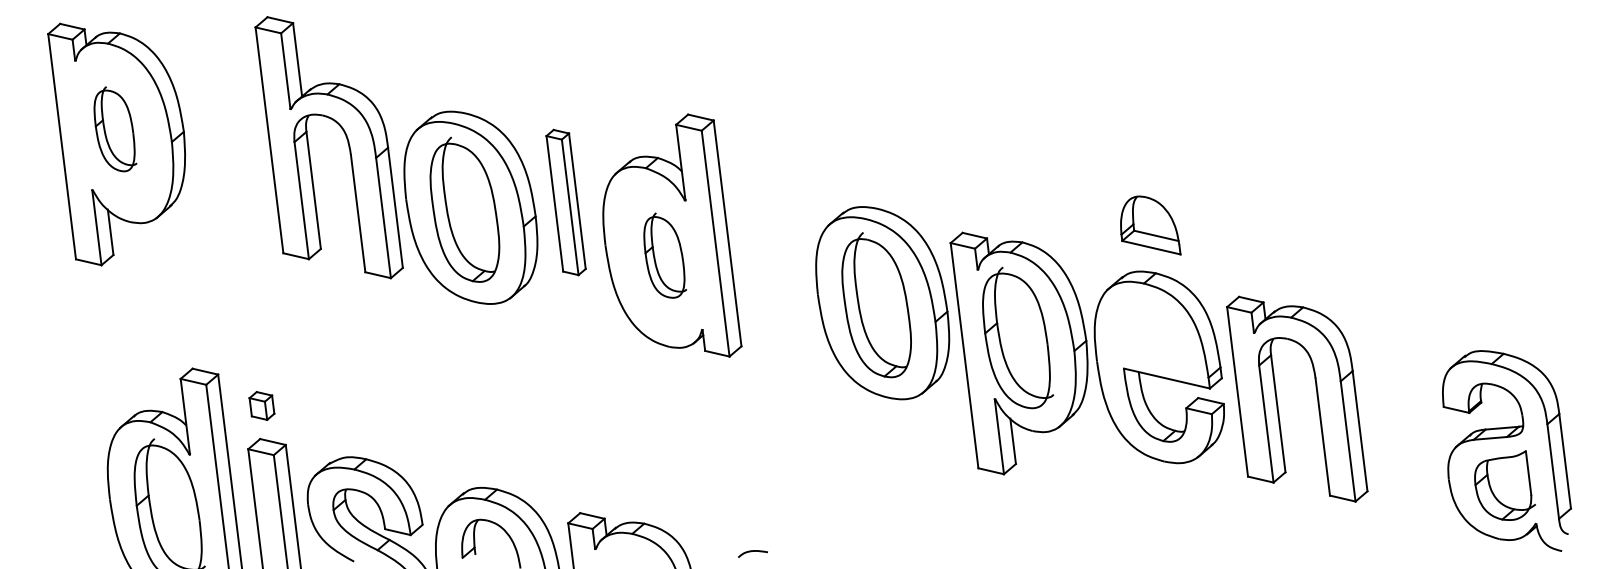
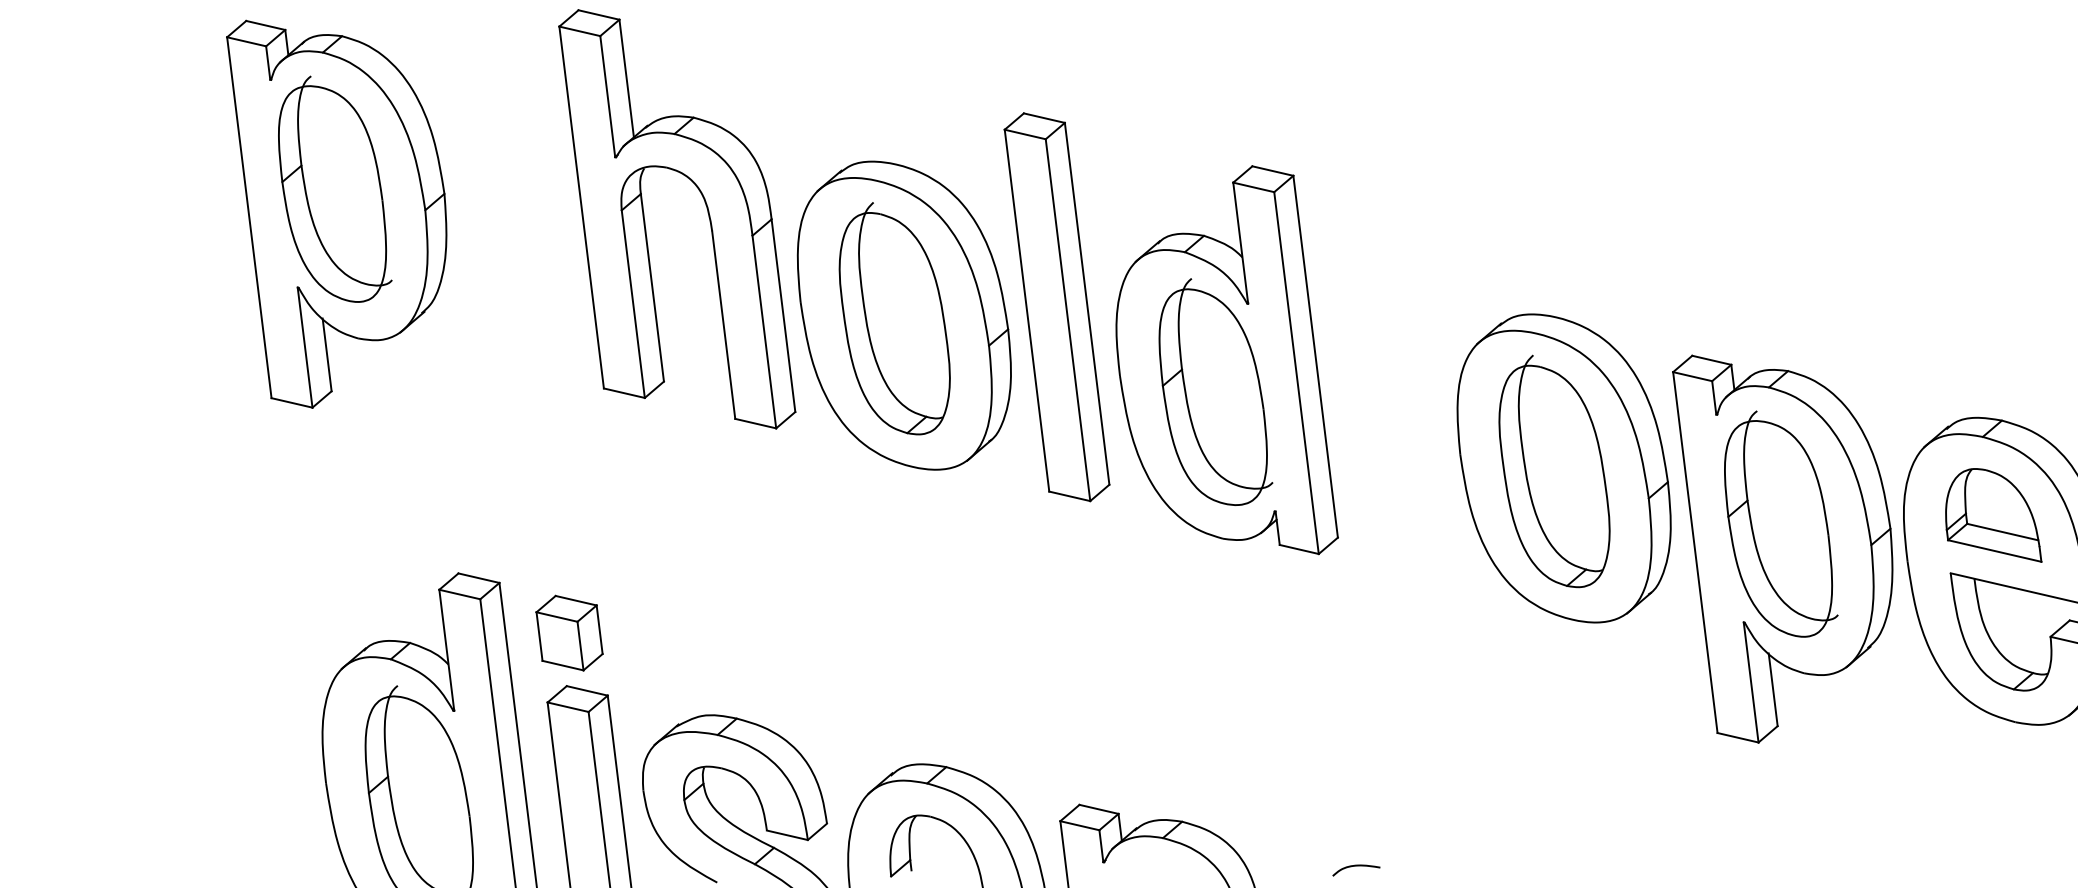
part: (115, 129) -> (334, 190), size x1.67
part: (565, 202) -> (1055, 307), size x1.67
part: (1150, 225) -> (1993, 515), moved
part: (665, 255) -> (1216, 392), size x1.67
part: (261, 405) -> (568, 632), size x1.67

